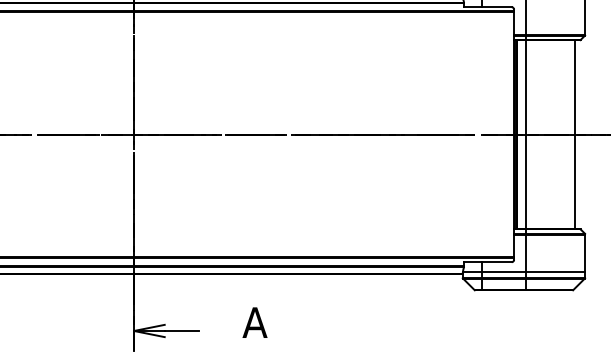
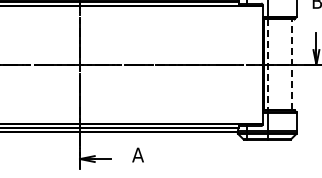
line: (574, 134) -> (291, 64), solid -> dashed
line: (526, 136) -> (268, 65), solid -> dashed

